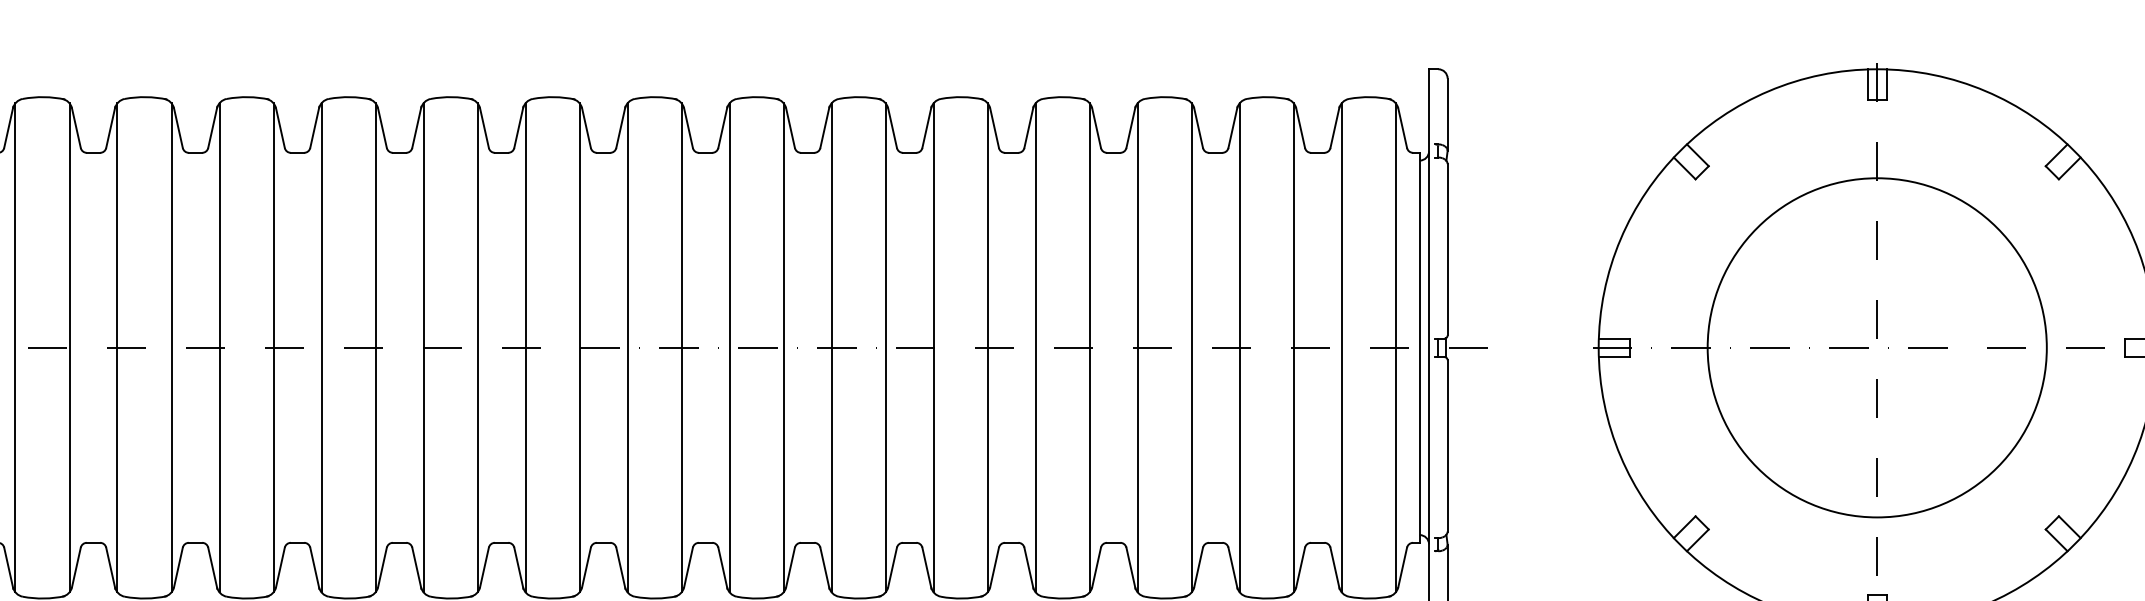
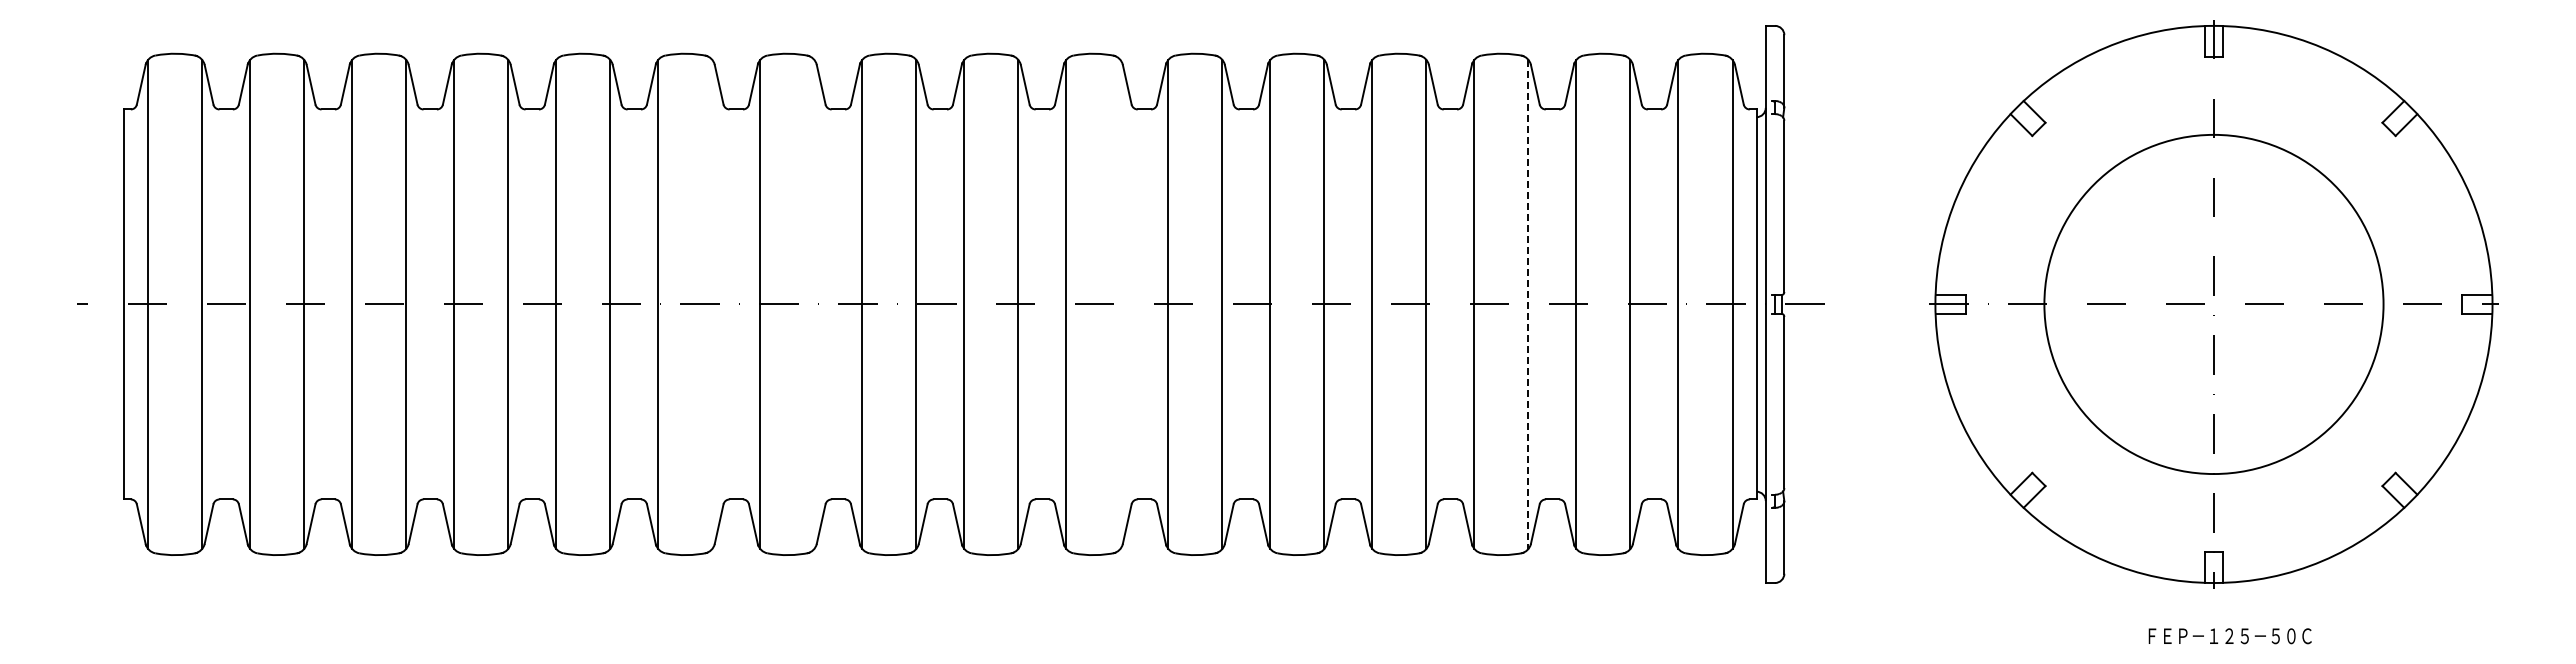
line: (375, 346) -> (712, 303), removed
line: (477, 346) -> (814, 303), removed
line: (783, 346) -> (1120, 303), removed
line: (1191, 347) -> (1528, 304), solid -> dashed

